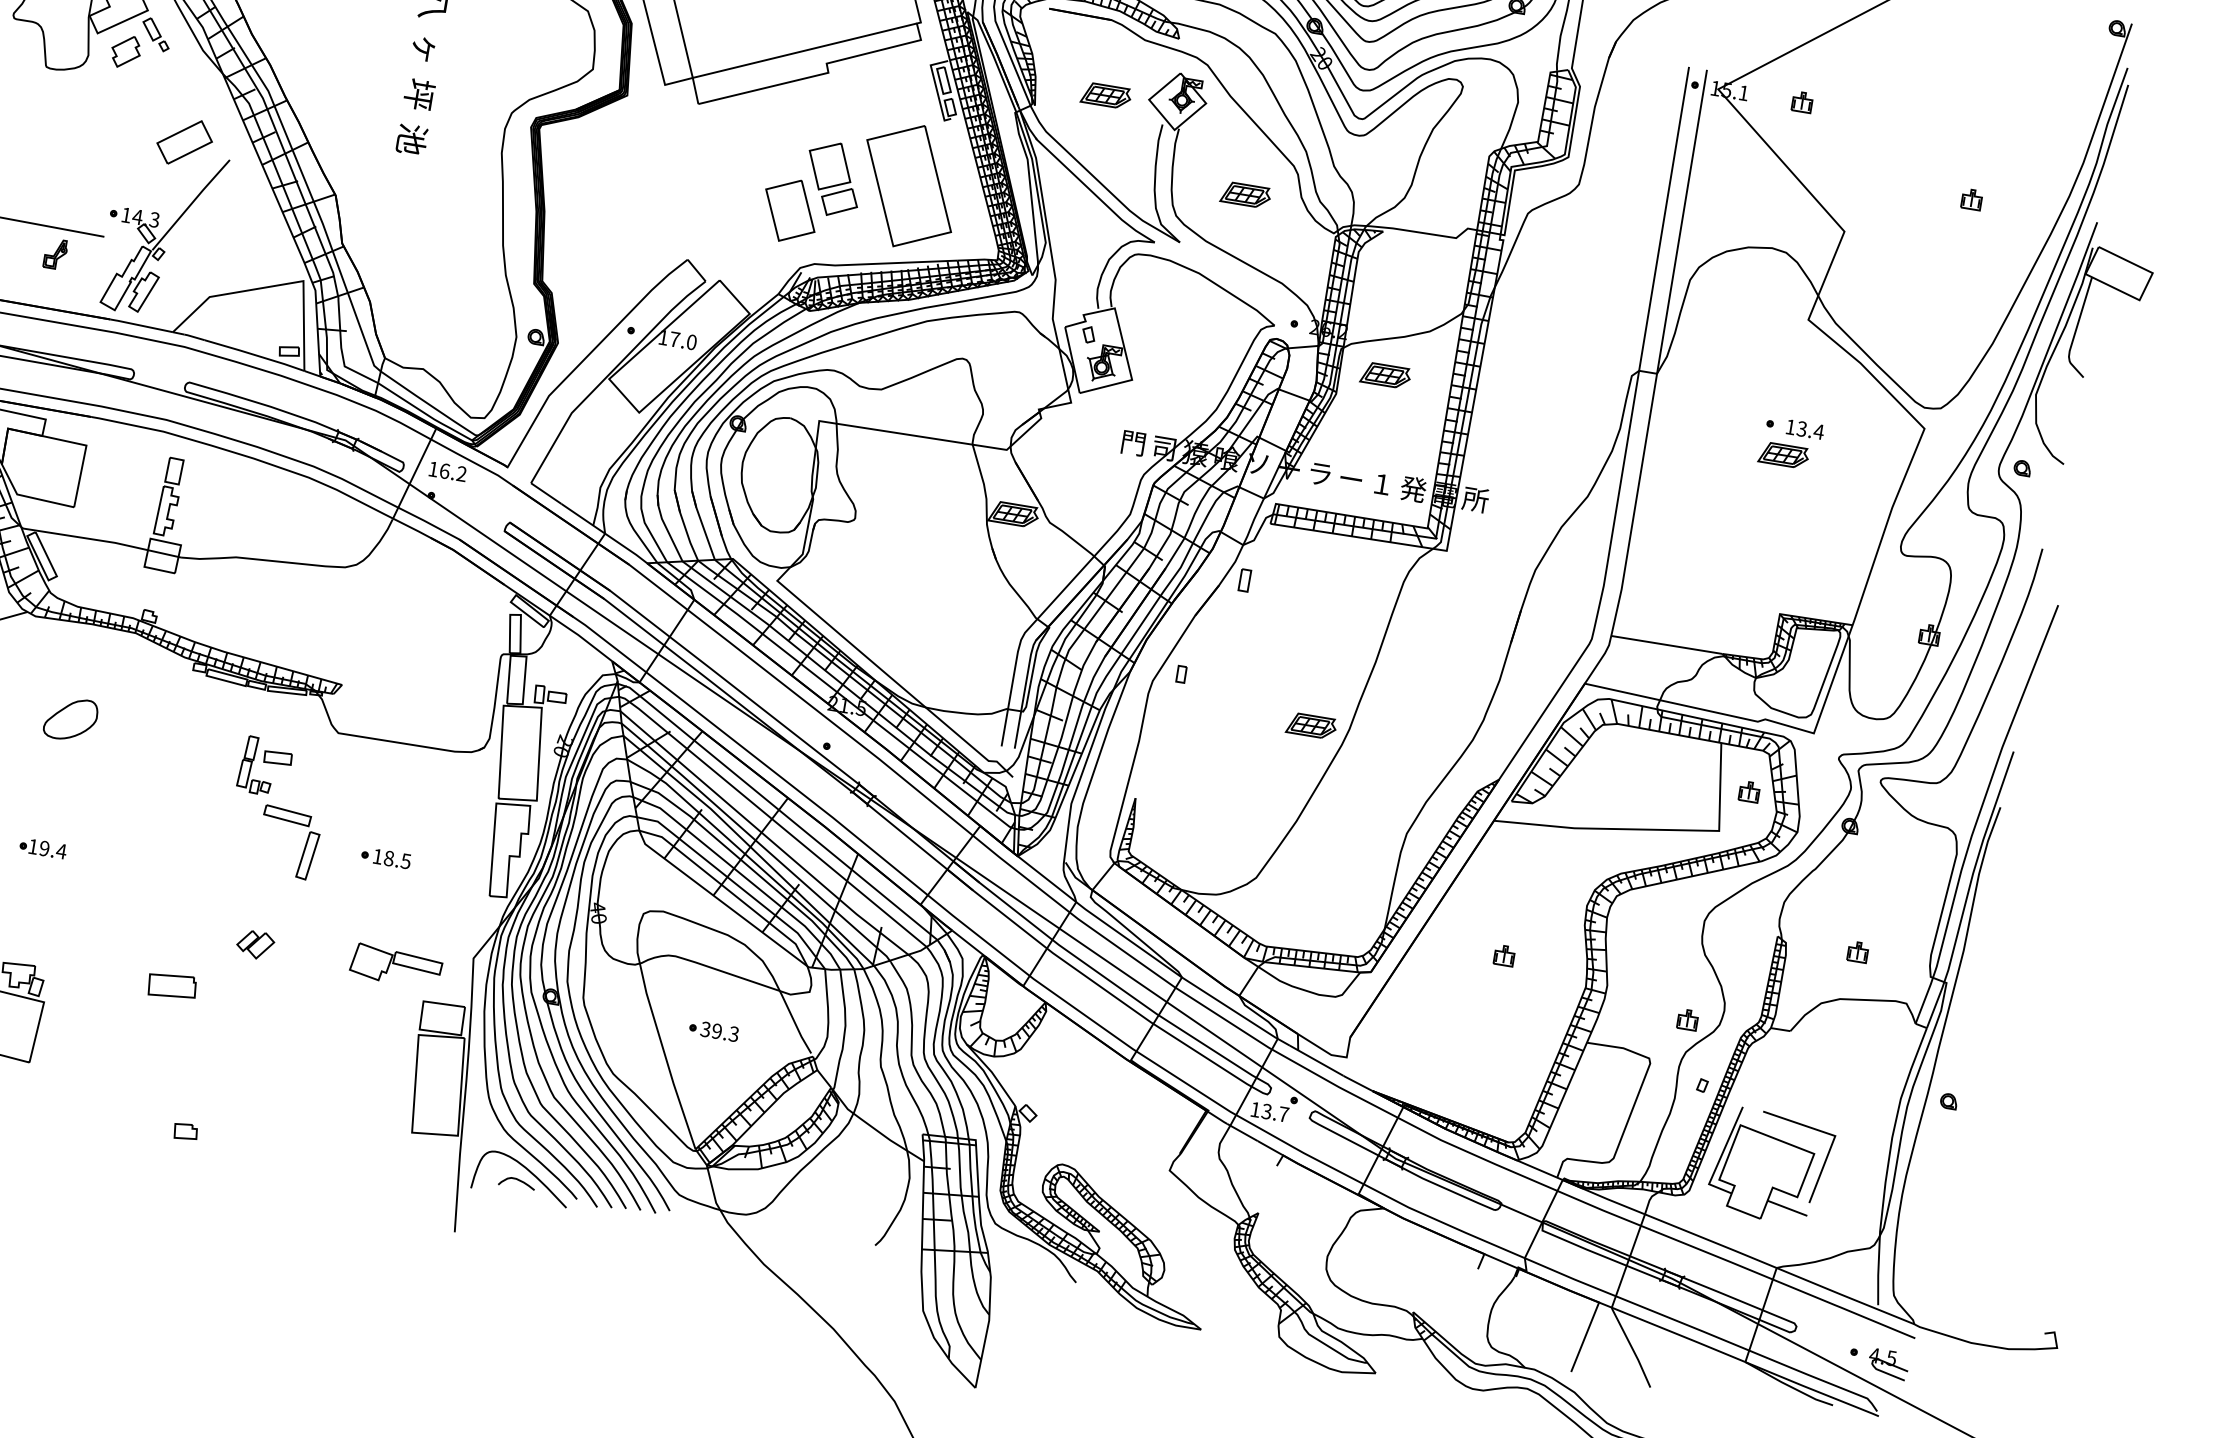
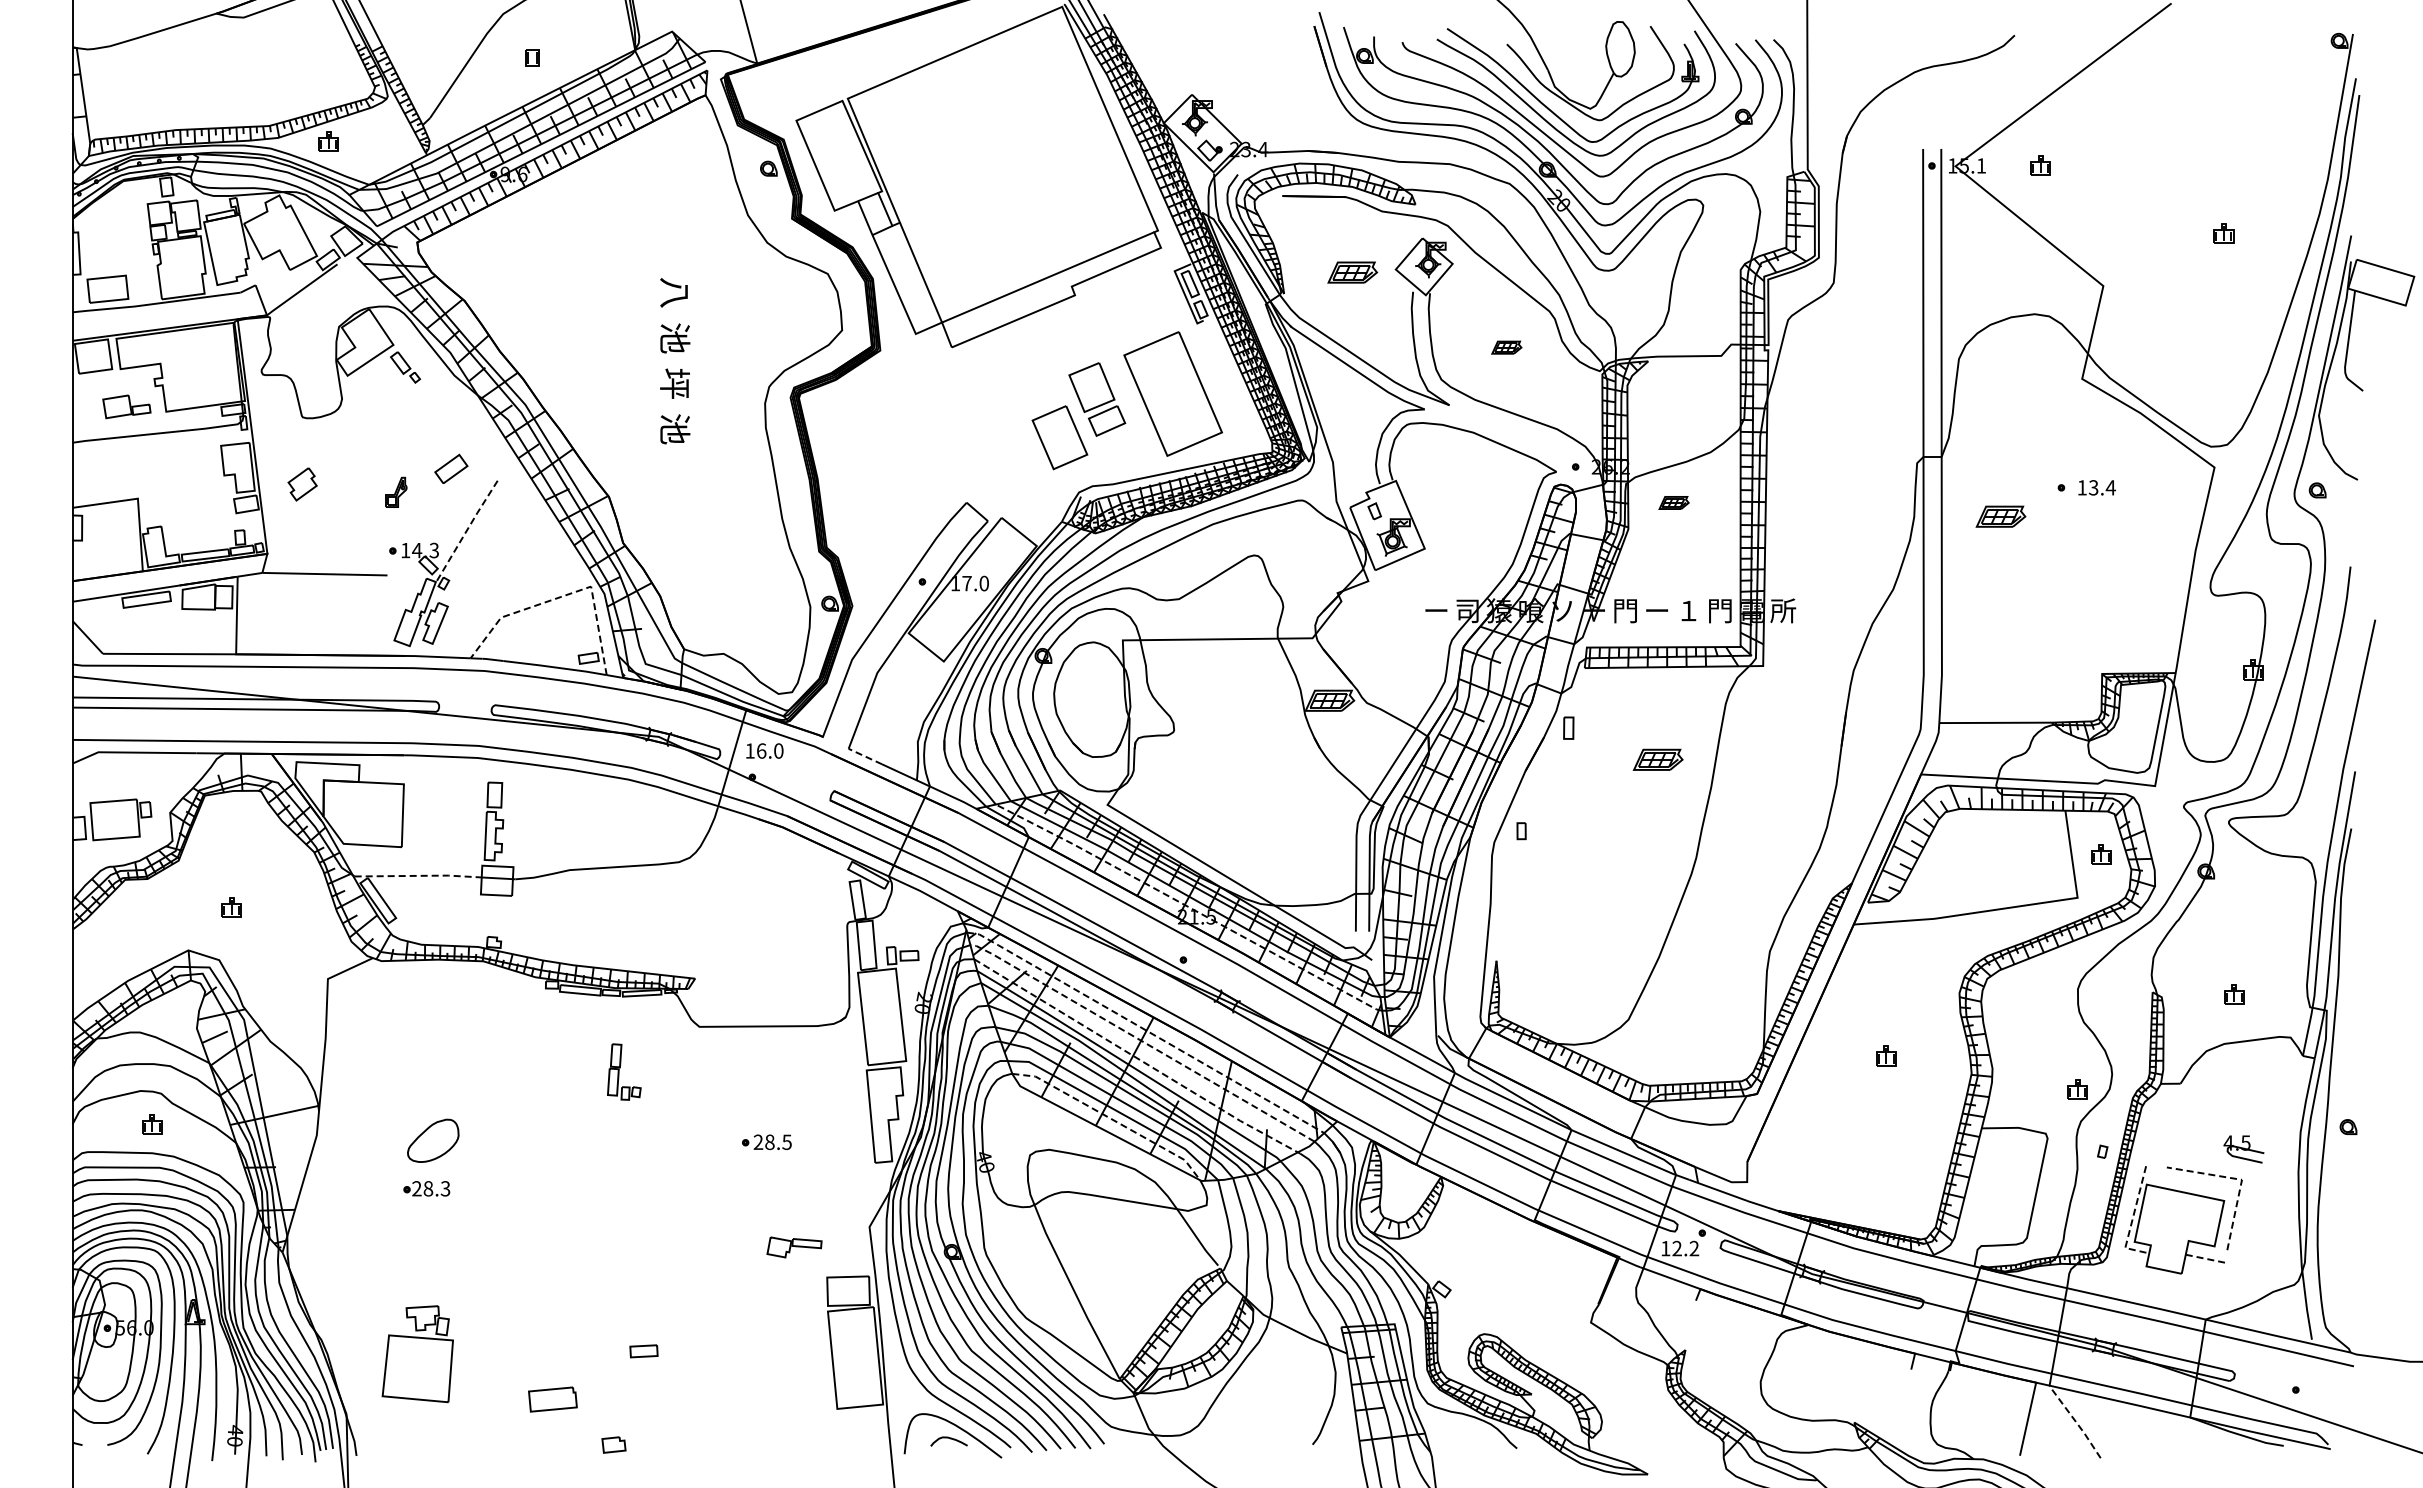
text: (427, 50) -> (675, 338), ヶ -> 池
part: (125, 51) -> (302, 484), moved
part: (185, 141) -> (451, 468), size x0.6
part: (1245, 194) -> (1506, 347), size x0.6
line: (191, 203) -> (468, 528), solid -> dashed
part: (56, 253) -> (396, 491), moved
line: (274, 285) -> (563, 595), solid -> dashed
part: (1385, 374) -> (1673, 502), size x0.6
text: (1133, 443) -> (1436, 611), 門 -> ー
part: (1783, 455) -> (2000, 516), moved
text: (461, 473) -> (778, 750), 16.2 -> 16.0
text: (1319, 474) -> (1625, 611), ラ -> 門
text: (1412, 488) -> (1719, 610), 発 -> 門
line: (545, 493) -> (864, 756), solid -> dashed
line: (86, 538) -> (419, 875), solid -> dashed
line: (841, 695) -> (1189, 907), solid -> dashed
part: (71, 718) -> (433, 1140), moved
part: (1310, 725) -> (1657, 759), moved
part: (277, 758) -> (643, 1351), moved
line: (778, 808) -> (1145, 1029), solid -> dashed
line: (772, 818) -> (1141, 1040), solid -> dashed
line: (764, 834) -> (1136, 1057), solid -> dashed
part: (304, 845) -> (684, 1143), removed
text: (47, 848) -> (431, 1188), 19.4 -> 28.3
text: (377, 855) -> (758, 1141), 18.5 -> 28.5
line: (729, 890) -> (1111, 1118), solid -> dashed
part: (255, 945) -> (652, 1249), removed
part: (396, 966) -> (794, 1247), size x0.6
part: (171, 986) -> (552, 1399), moved
part: (714, 1030) -> (1118, 1258), removed
text: (1275, 1112) -> (1685, 1248), 13.7 -> 12.2
line: (1833, 1135) -> (2240, 1179), solid -> dashed
line: (1720, 1158) -> (2132, 1220), solid -> dashed
line: (1788, 1208) -> (2207, 1259), solid -> dashed
line: (1631, 1347) -> (2075, 1421), solid -> dashed
part: (1888, 1364) -> (2243, 1149), moved

